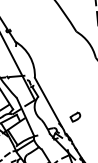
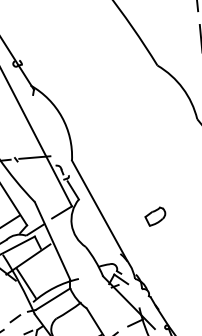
part: (75, 116) -> (155, 215), moved

